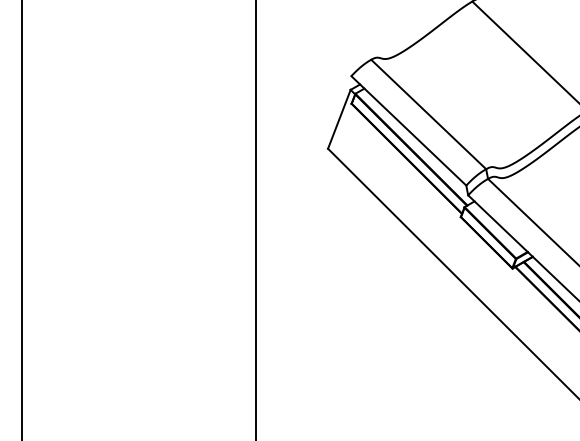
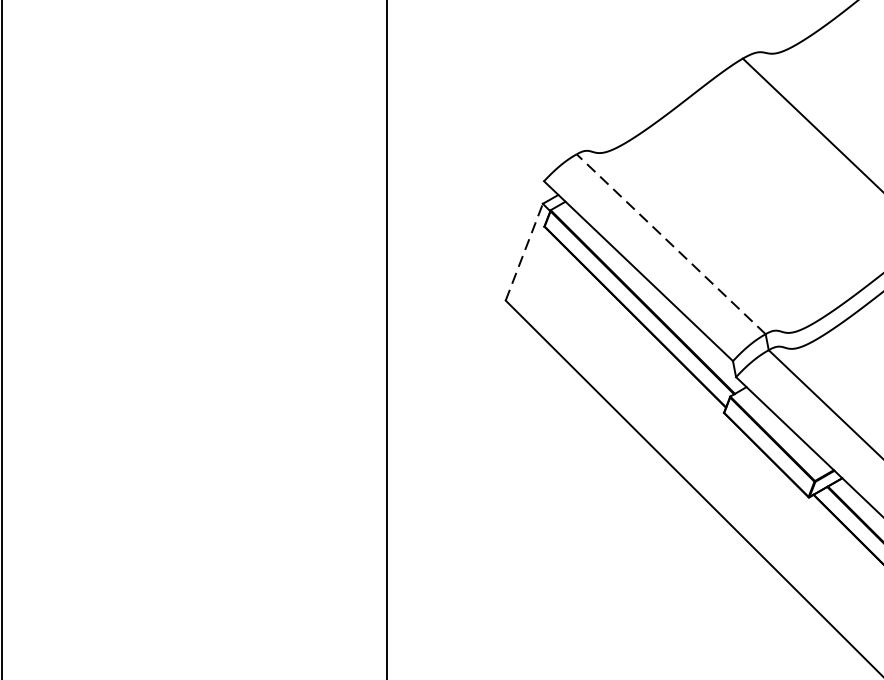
line: (428, 114) -> (670, 244), solid -> dashed
line: (339, 119) -> (524, 252), solid -> dashed

